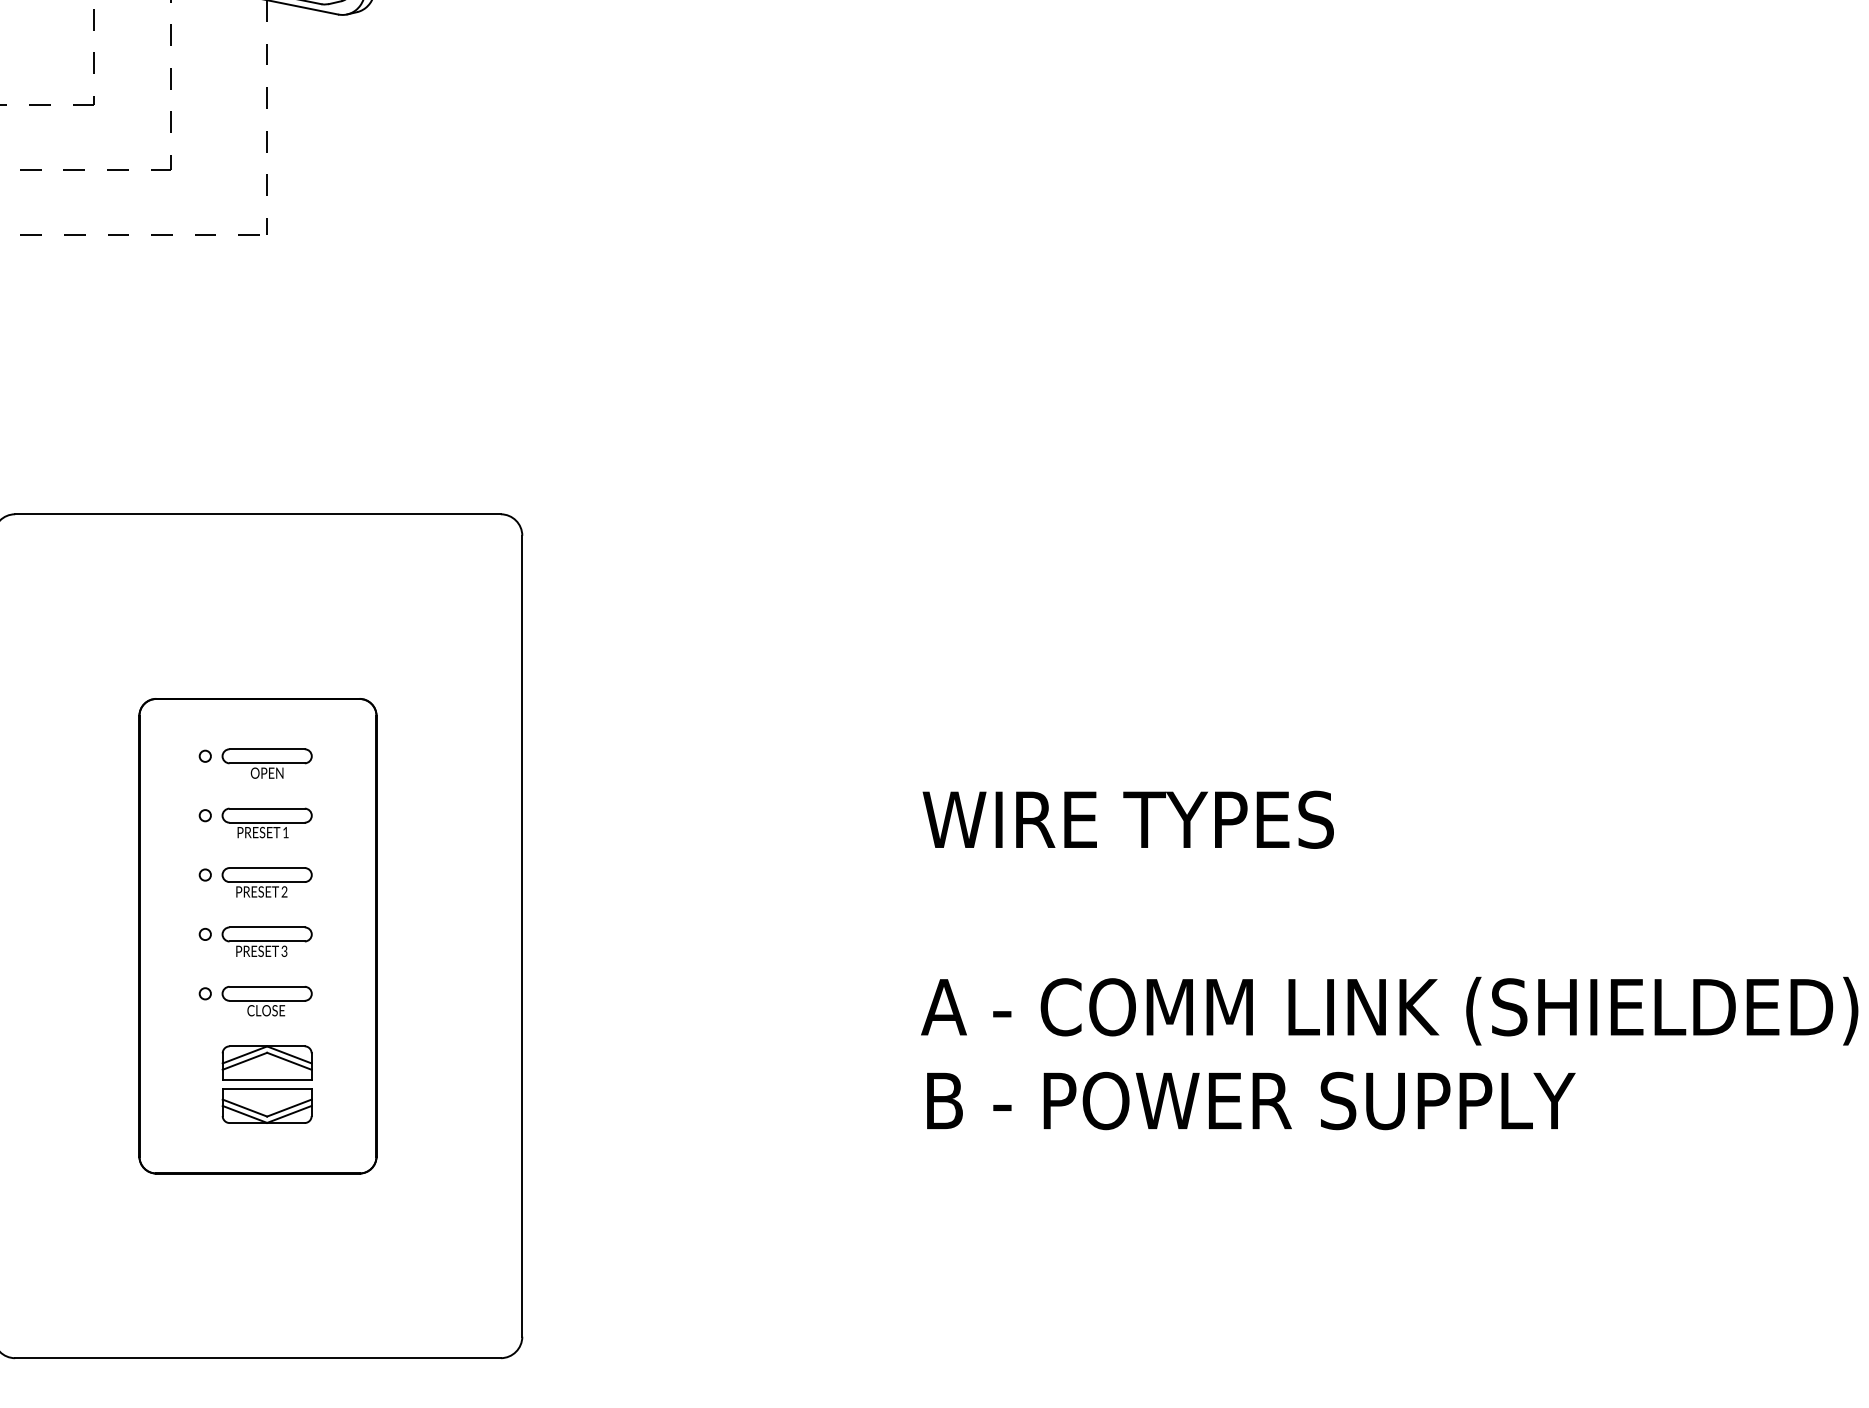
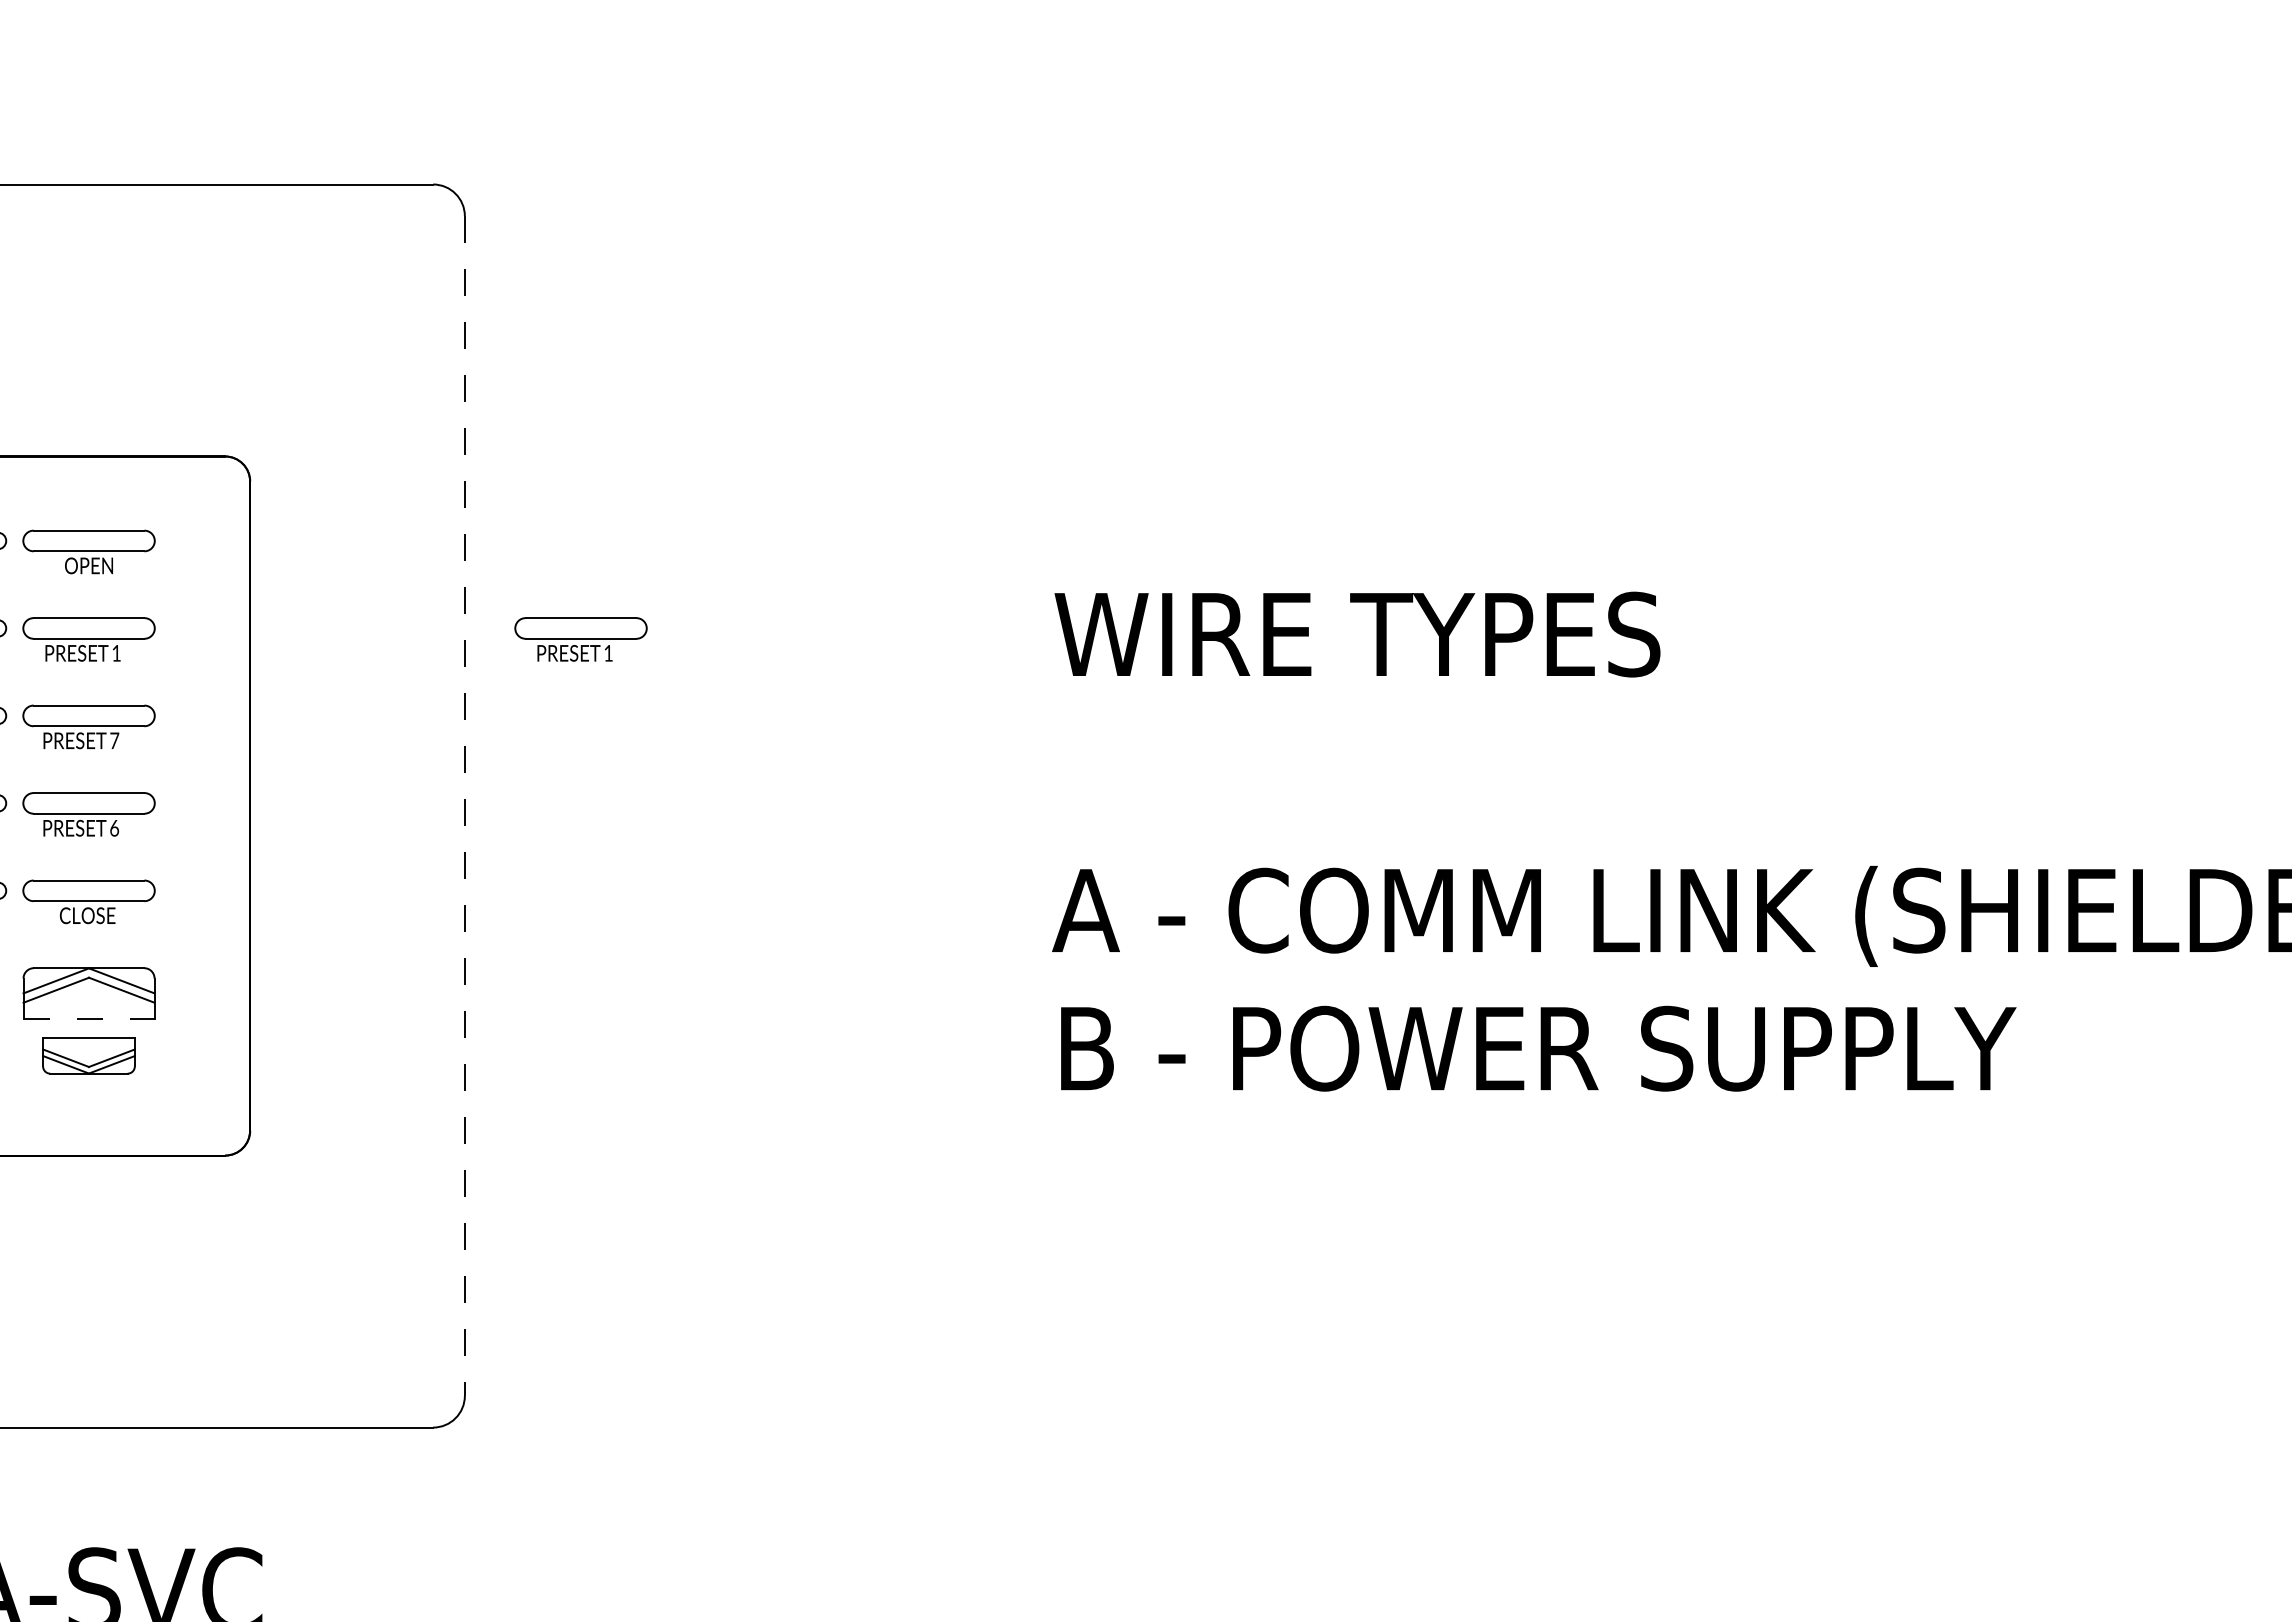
part: (600, 822) -> (580, 638), added
text: (284, 891) -> (114, 740), 2 -> 7
line: (522, 936) -> (465, 806), solid -> dashed
text: (284, 950) -> (114, 827), 3 -> 6
line: (267, 1080) -> (89, 1018), solid -> dashed
part: (266, 1105) -> (88, 1055), size x0.7

